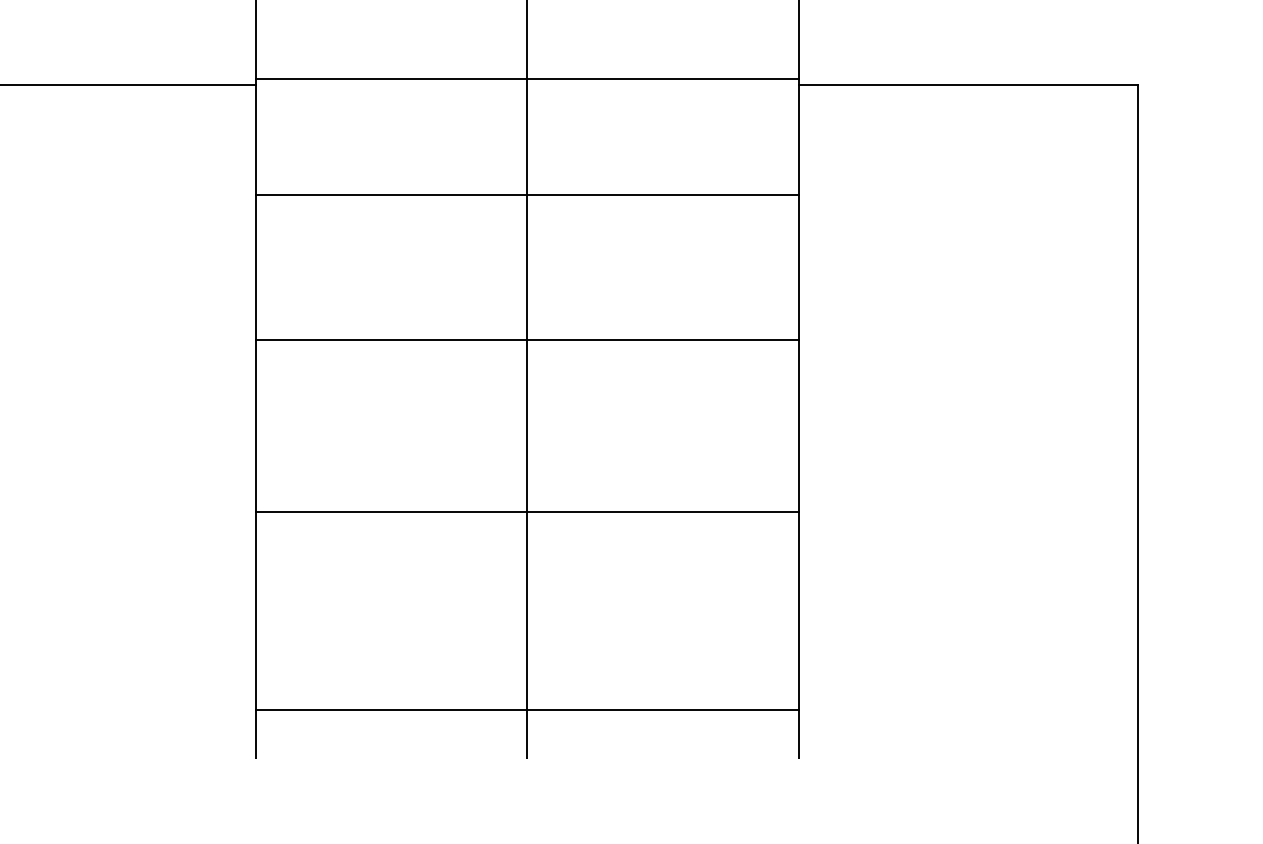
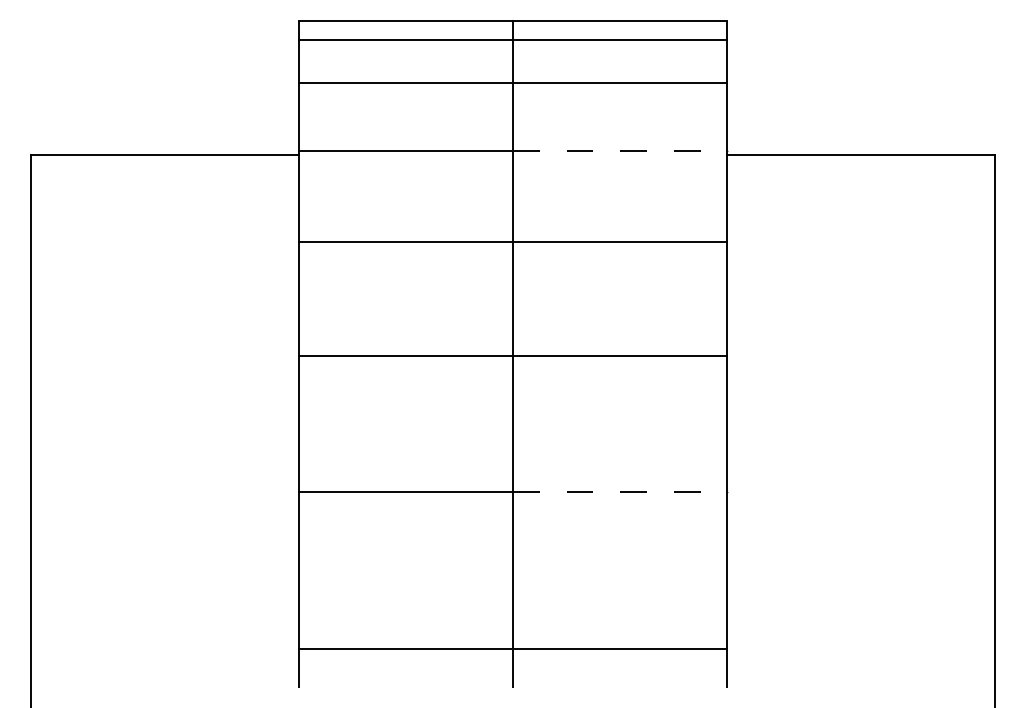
line: (663, 78) -> (620, 150), solid -> dashed
line: (663, 511) -> (620, 492), solid -> dashed

